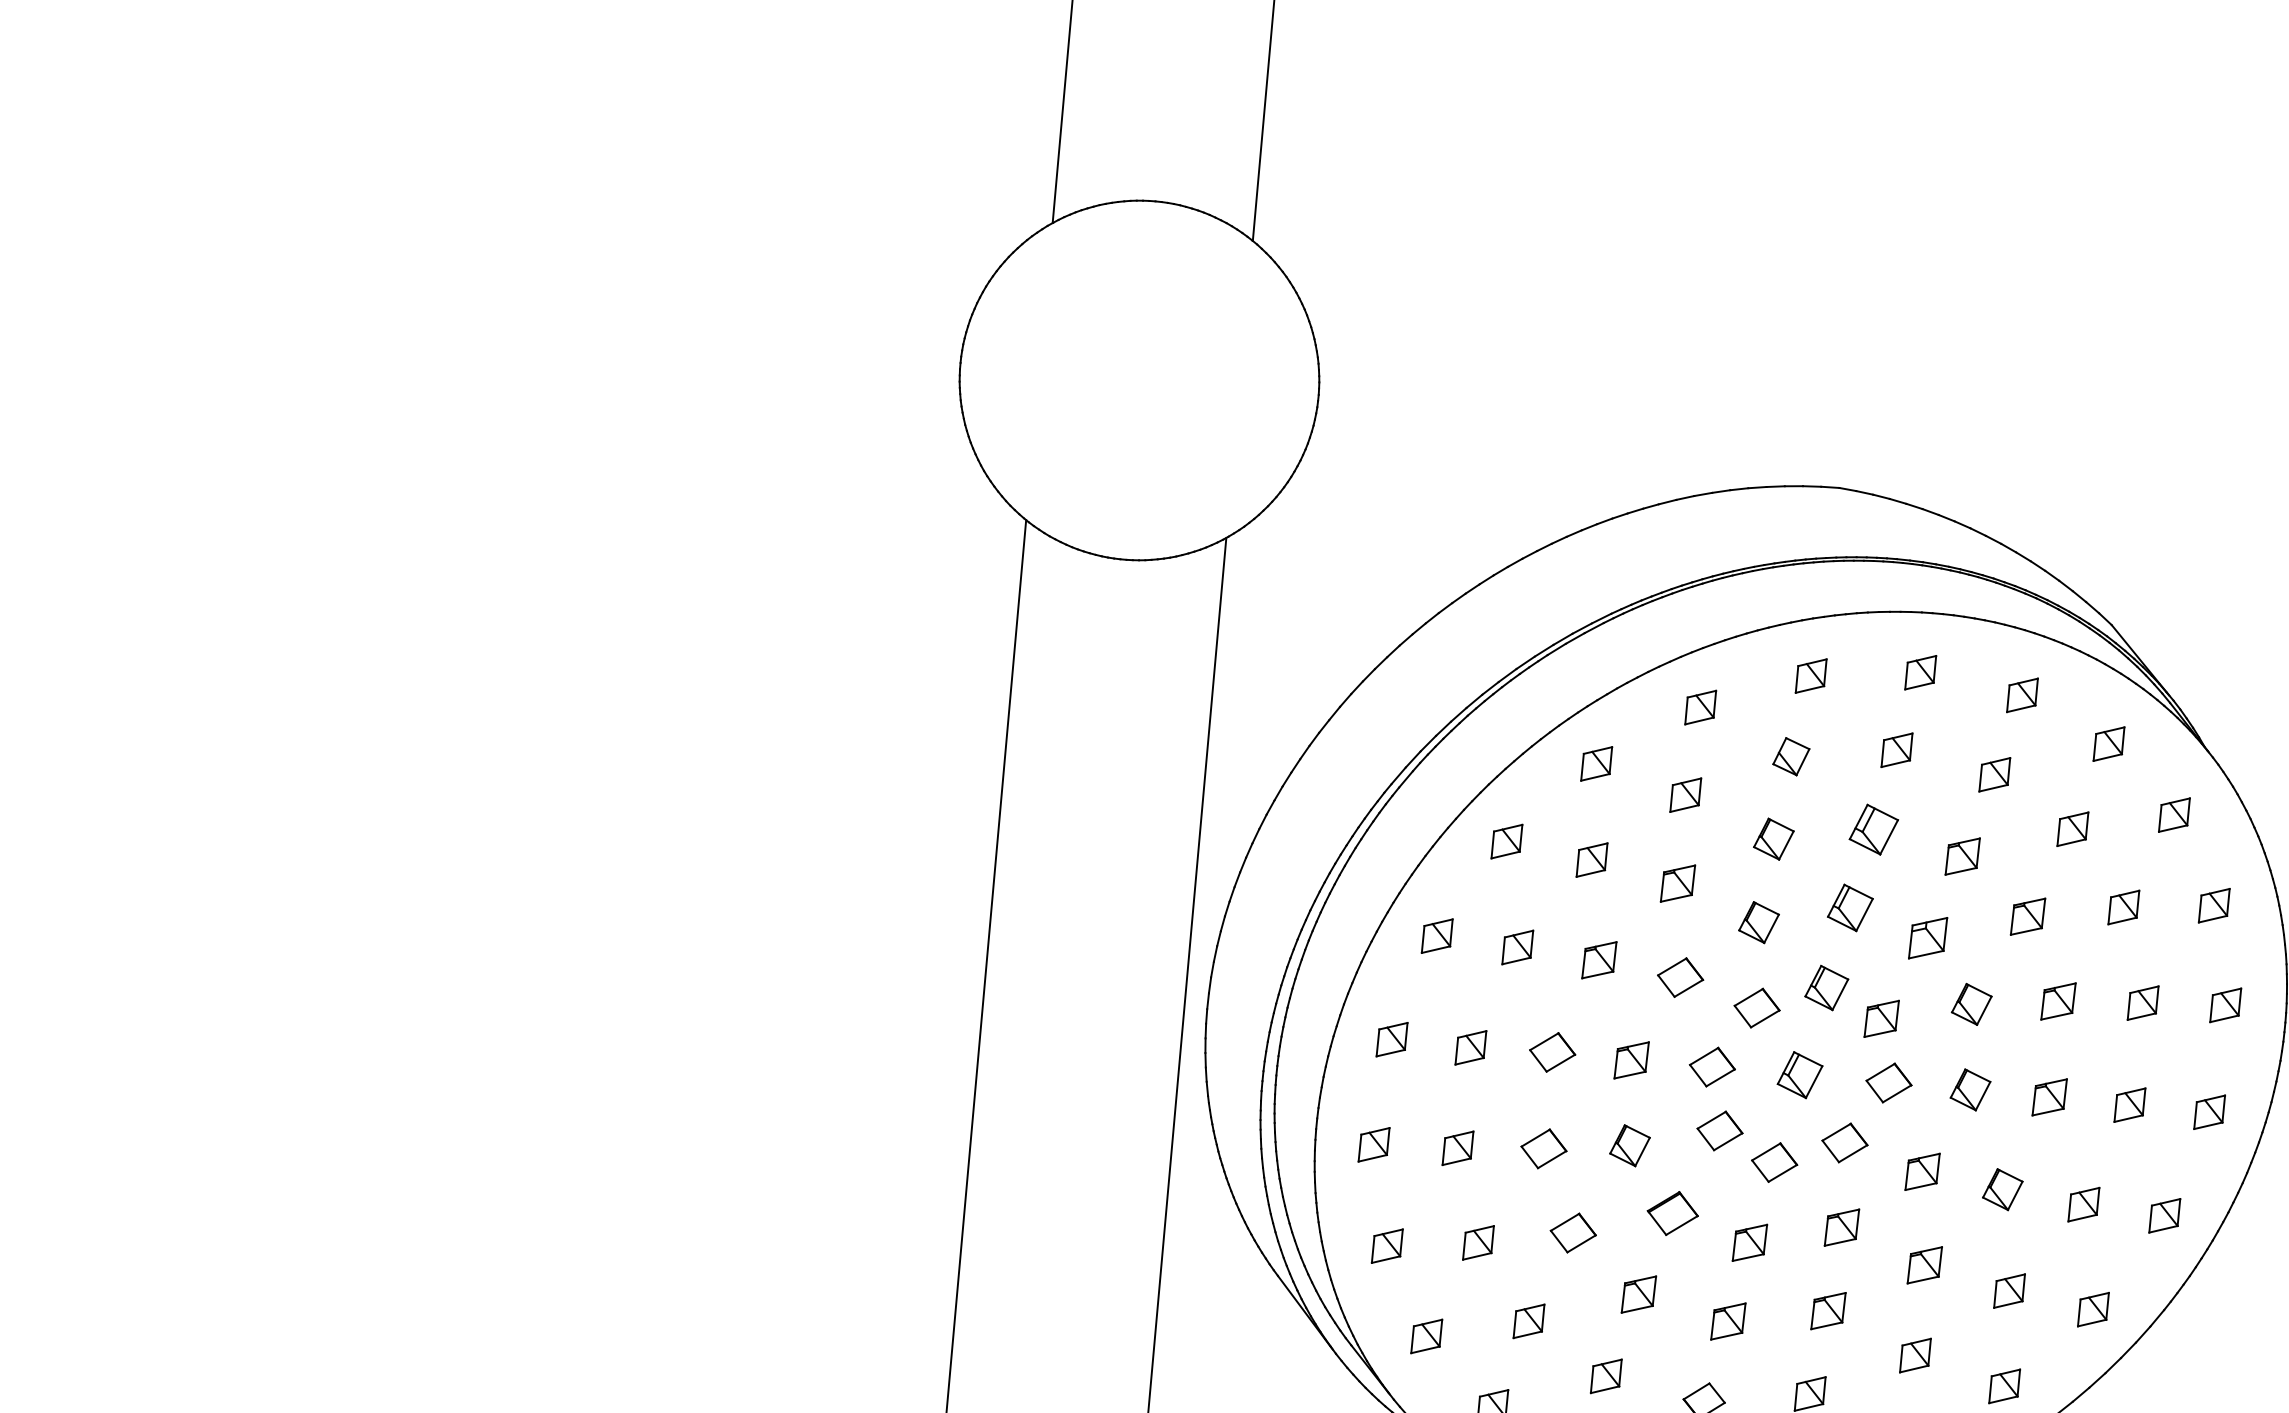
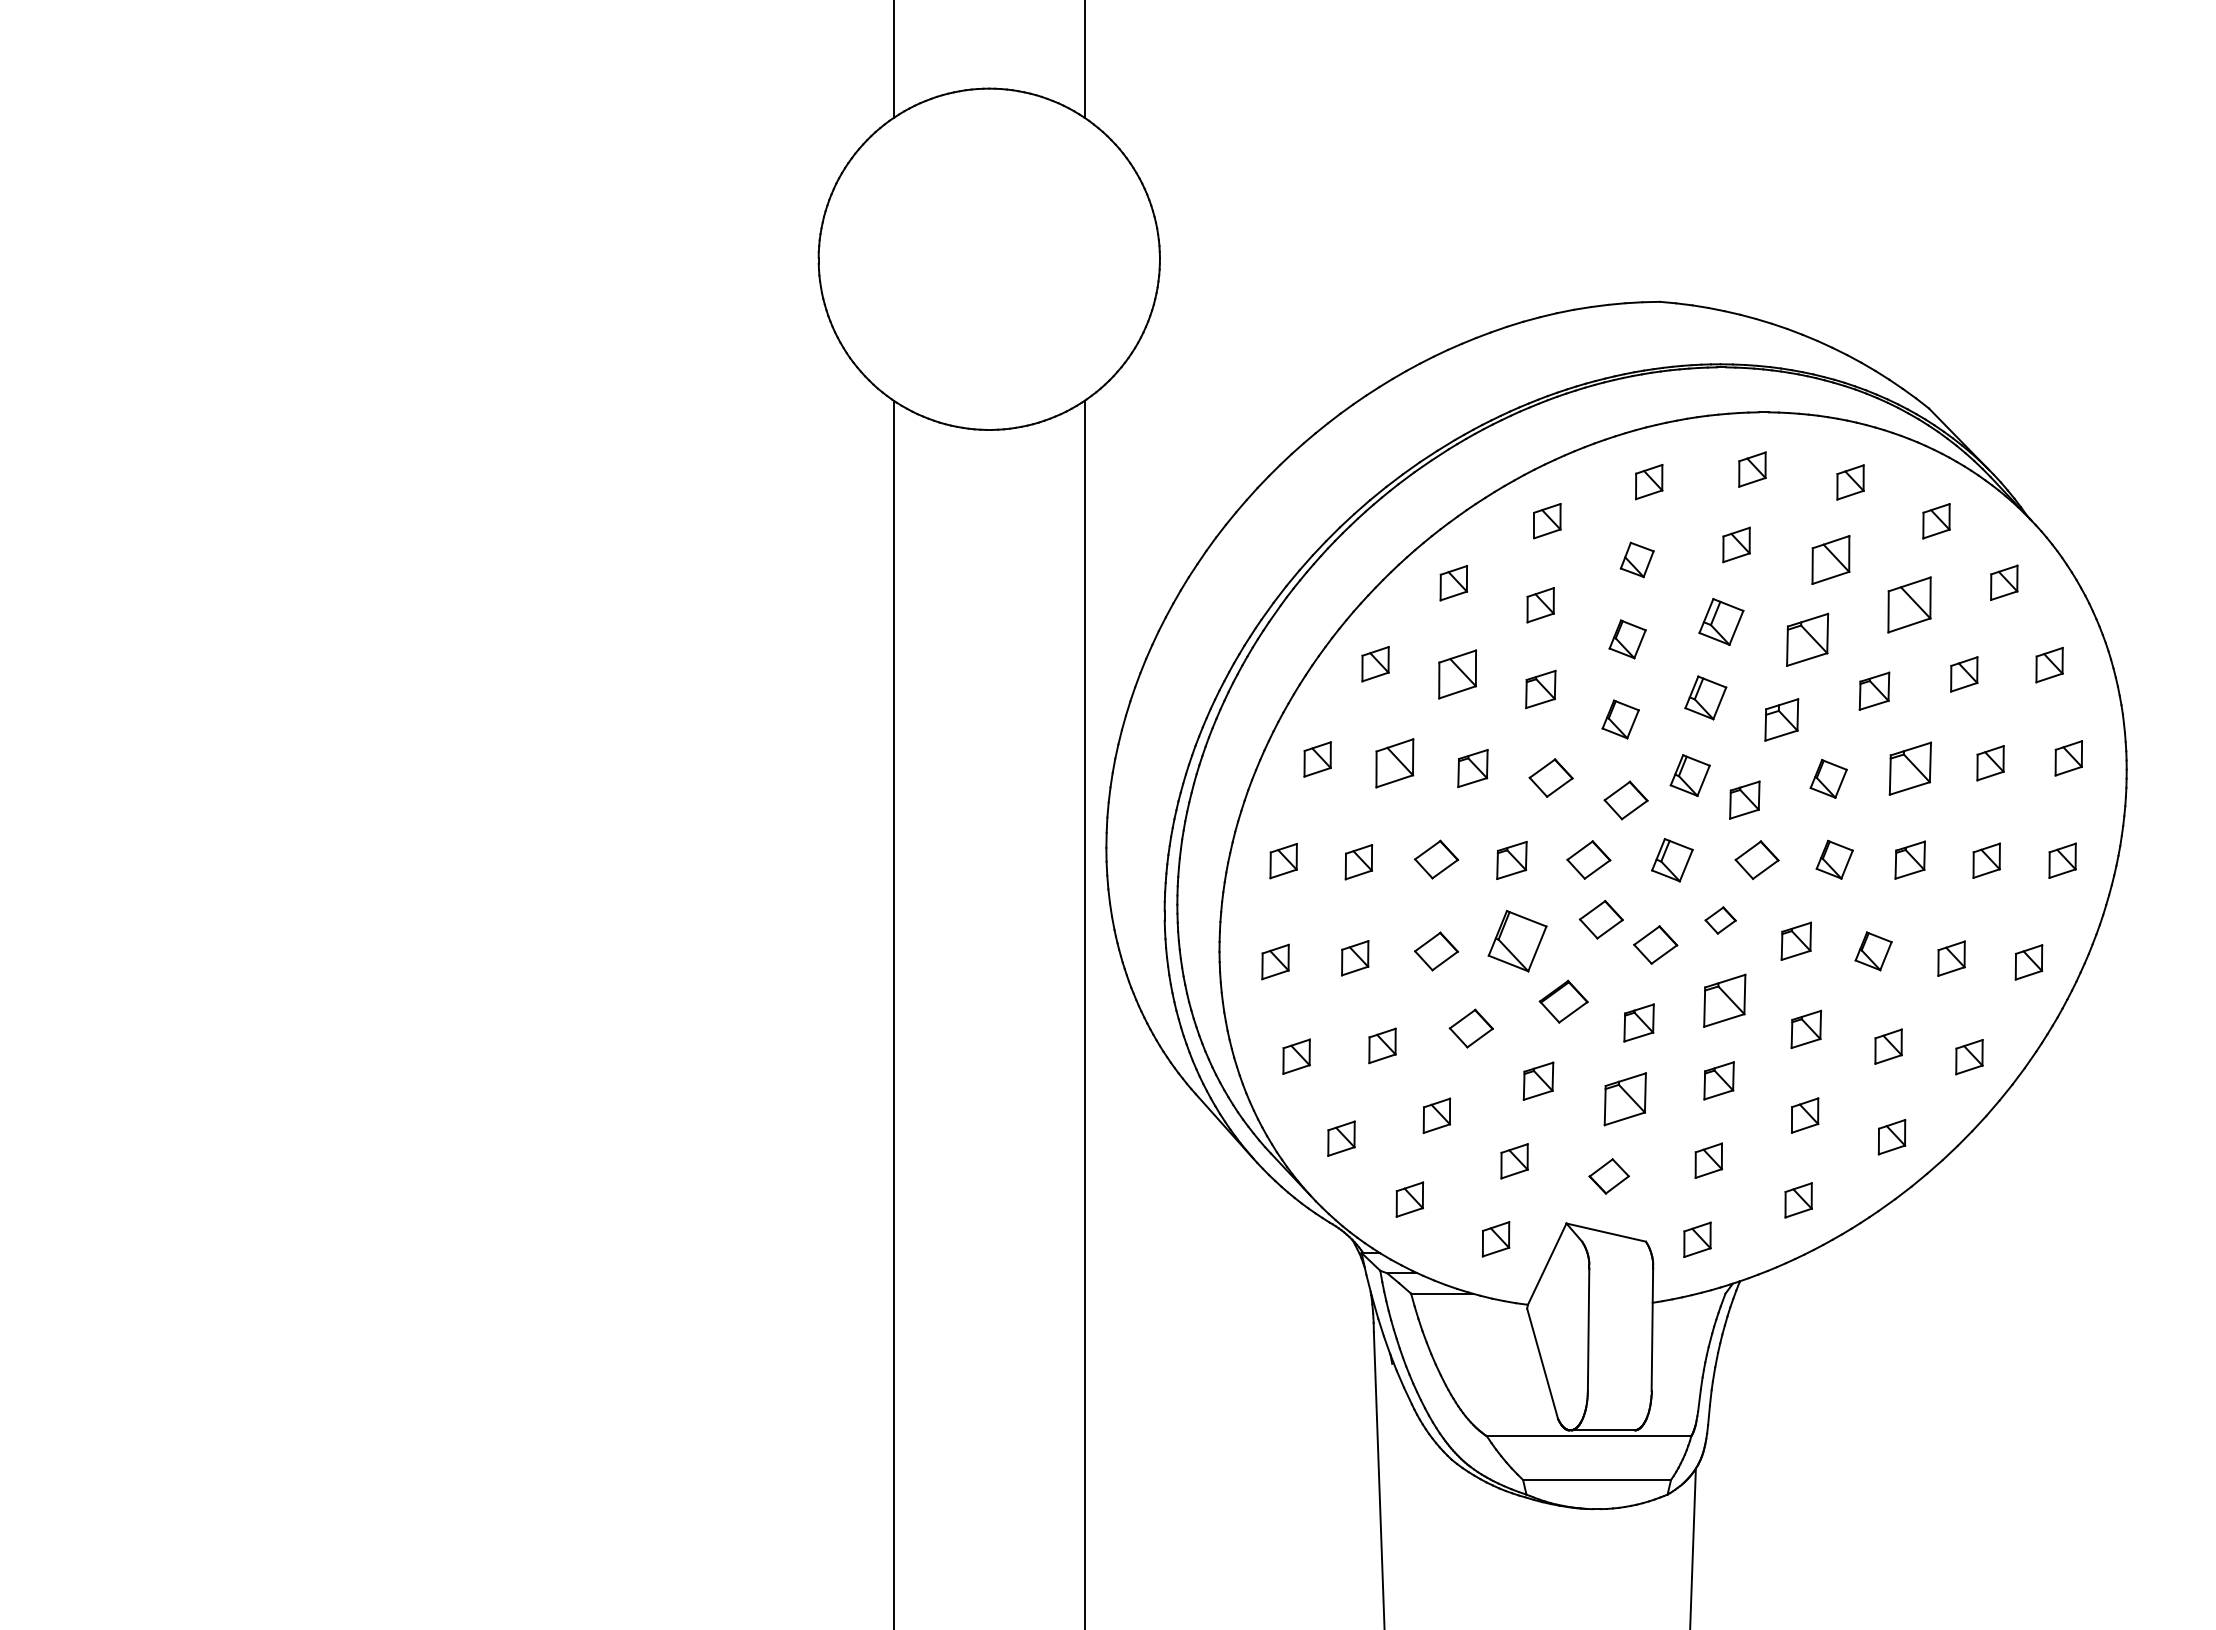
part: (1995, 774) -> (1831, 559), size x1.4
part: (2072, 828) -> (1909, 604), size x1.6
part: (1962, 856) -> (1807, 639), size x1.4
part: (1591, 860) -> (1457, 674), size x1.4
part: (1517, 947) -> (1394, 763), size x1.4
part: (2058, 1001) -> (1910, 768), size x1.4
part: (1844, 1142) -> (1720, 920), size x0.7
part: (1629, 1145) -> (1517, 941), size x1.6
part: (1841, 1227) -> (1724, 1000), size x1.4
part: (1728, 1320) -> (1625, 1098), size x1.4

